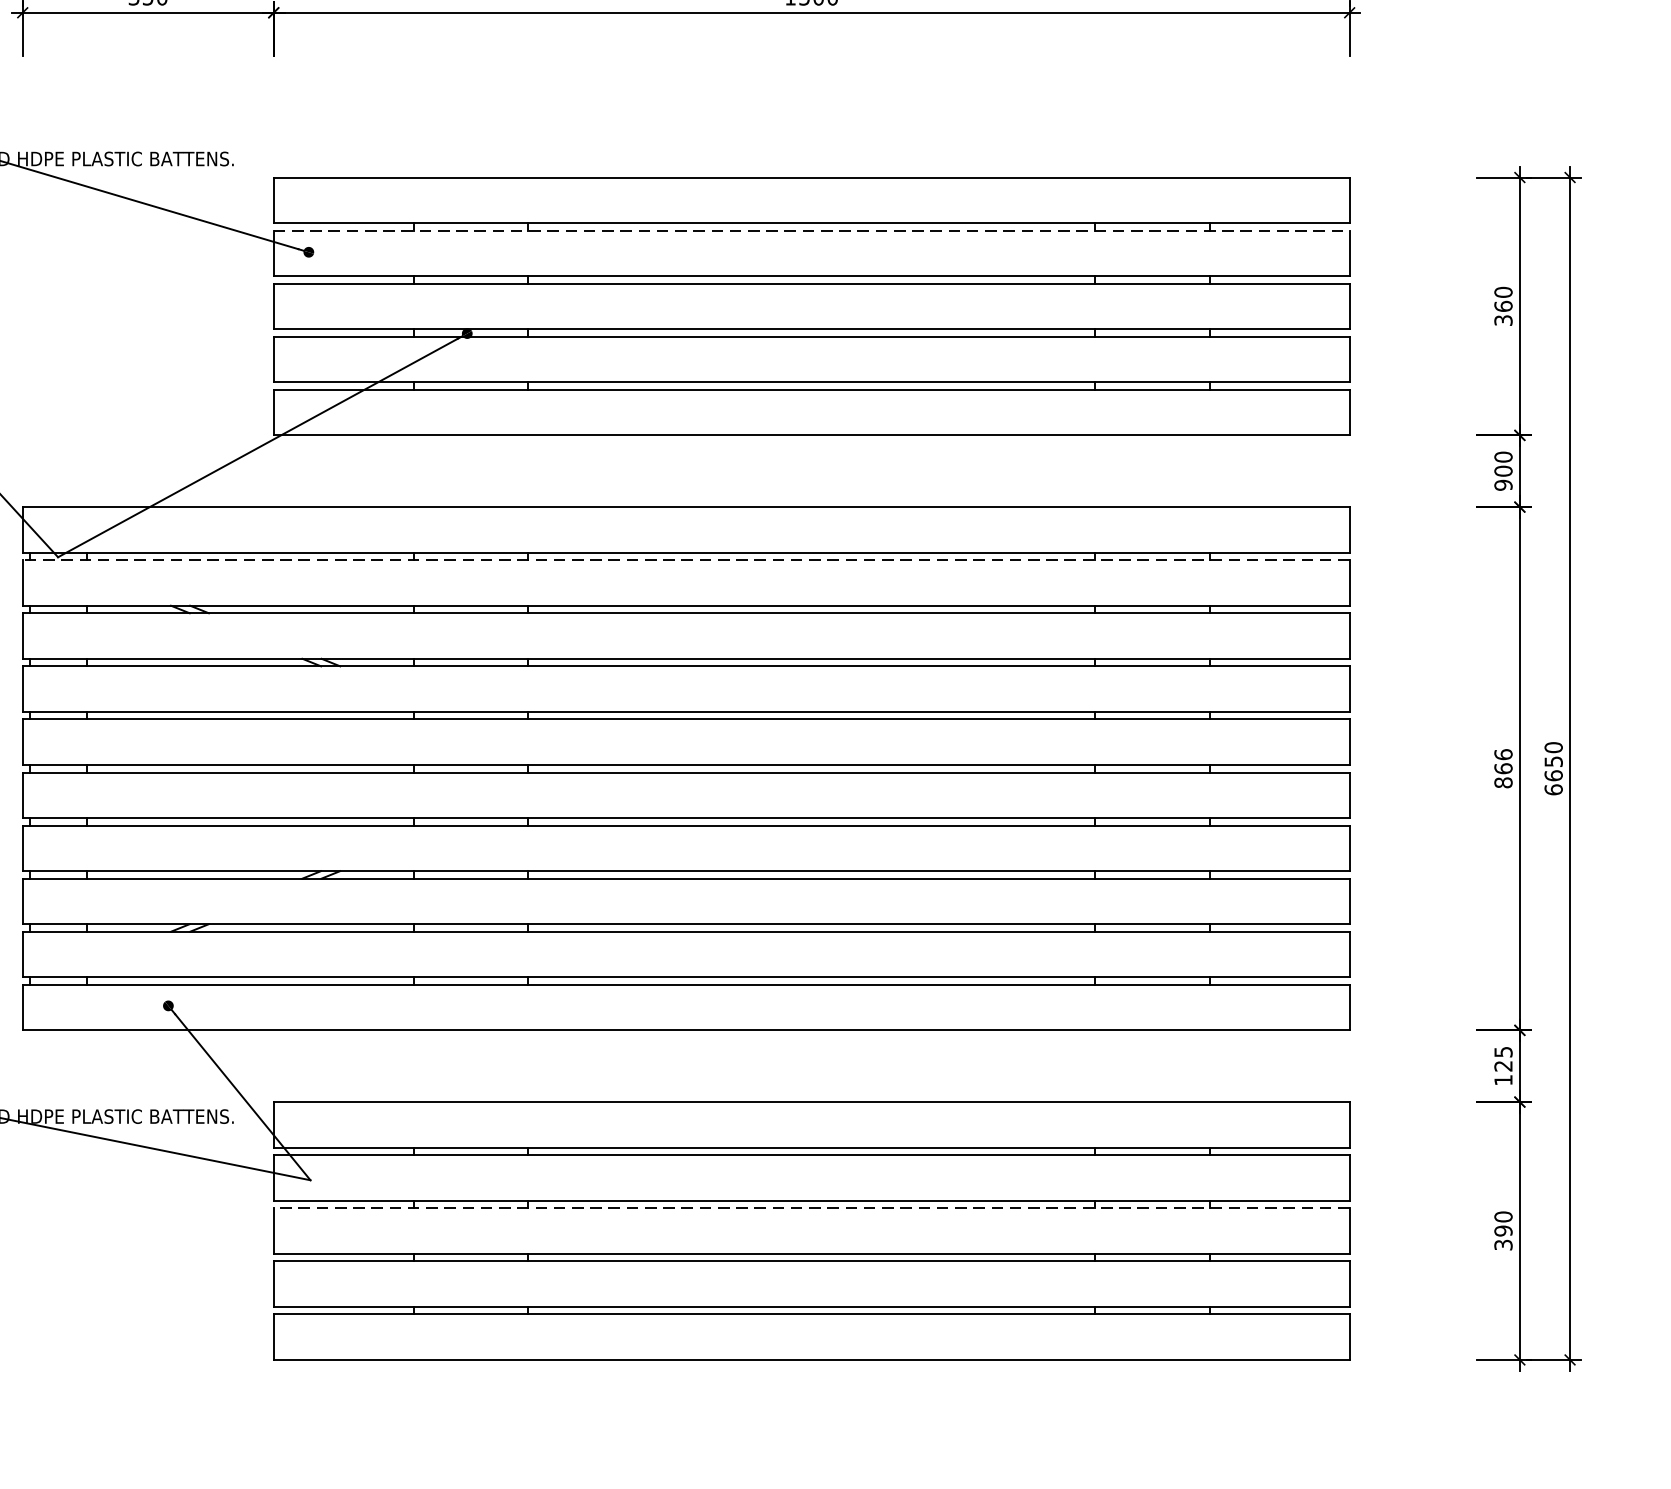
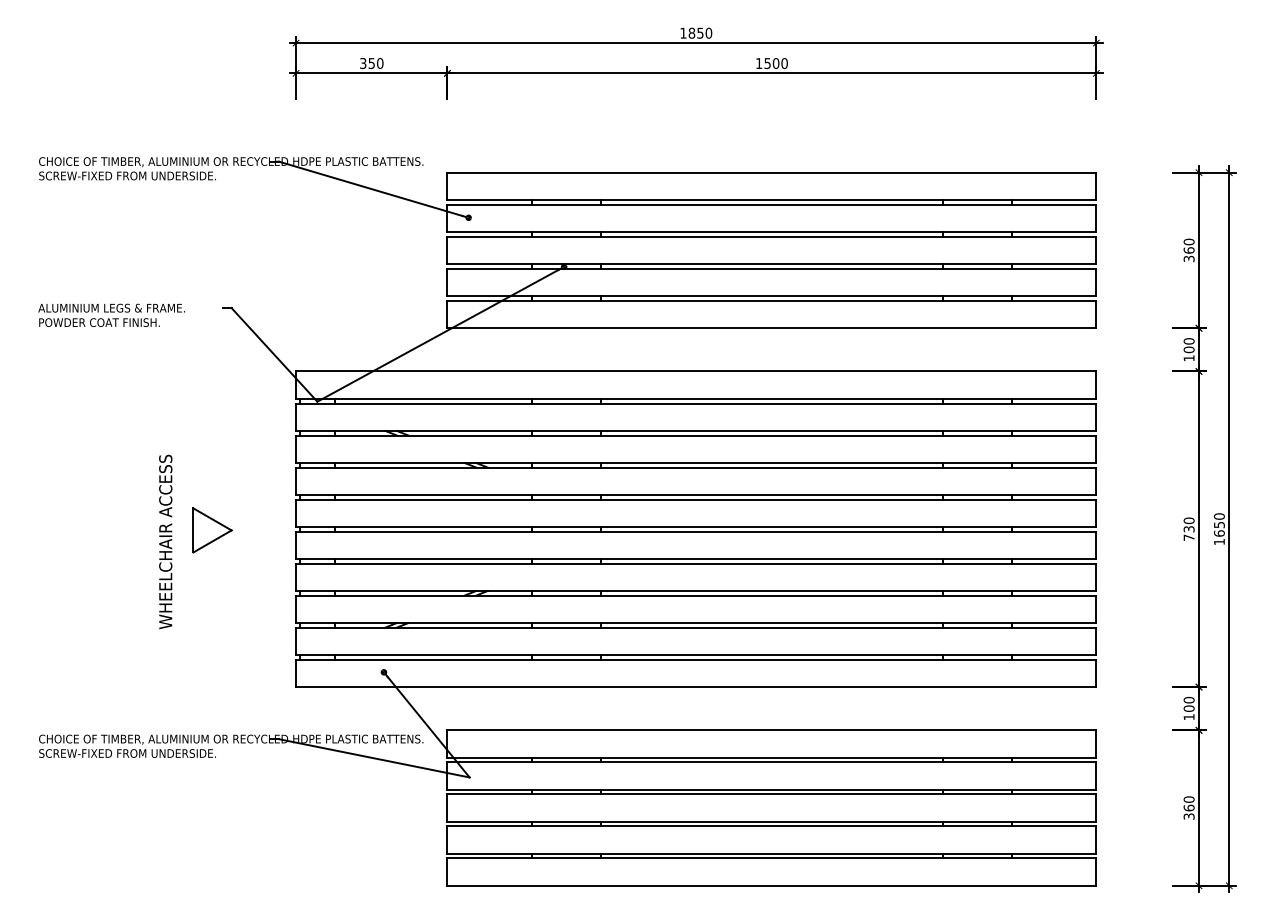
line: (812, 230) -> (772, 204), dashed -> solid
text: (1502, 485) -> (1188, 358), 900 -> 100
line: (684, 560) -> (695, 403), dashed -> solid
text: (1502, 769) -> (1188, 529), 866 -> 730
text: (1552, 788) -> (1218, 541), 6650 -> 1650
text: (1502, 1057) -> (1188, 703), 125 -> 100
line: (811, 1208) -> (771, 794), dashed -> solid
text: (1502, 1230) -> (1188, 807), 390 -> 360

